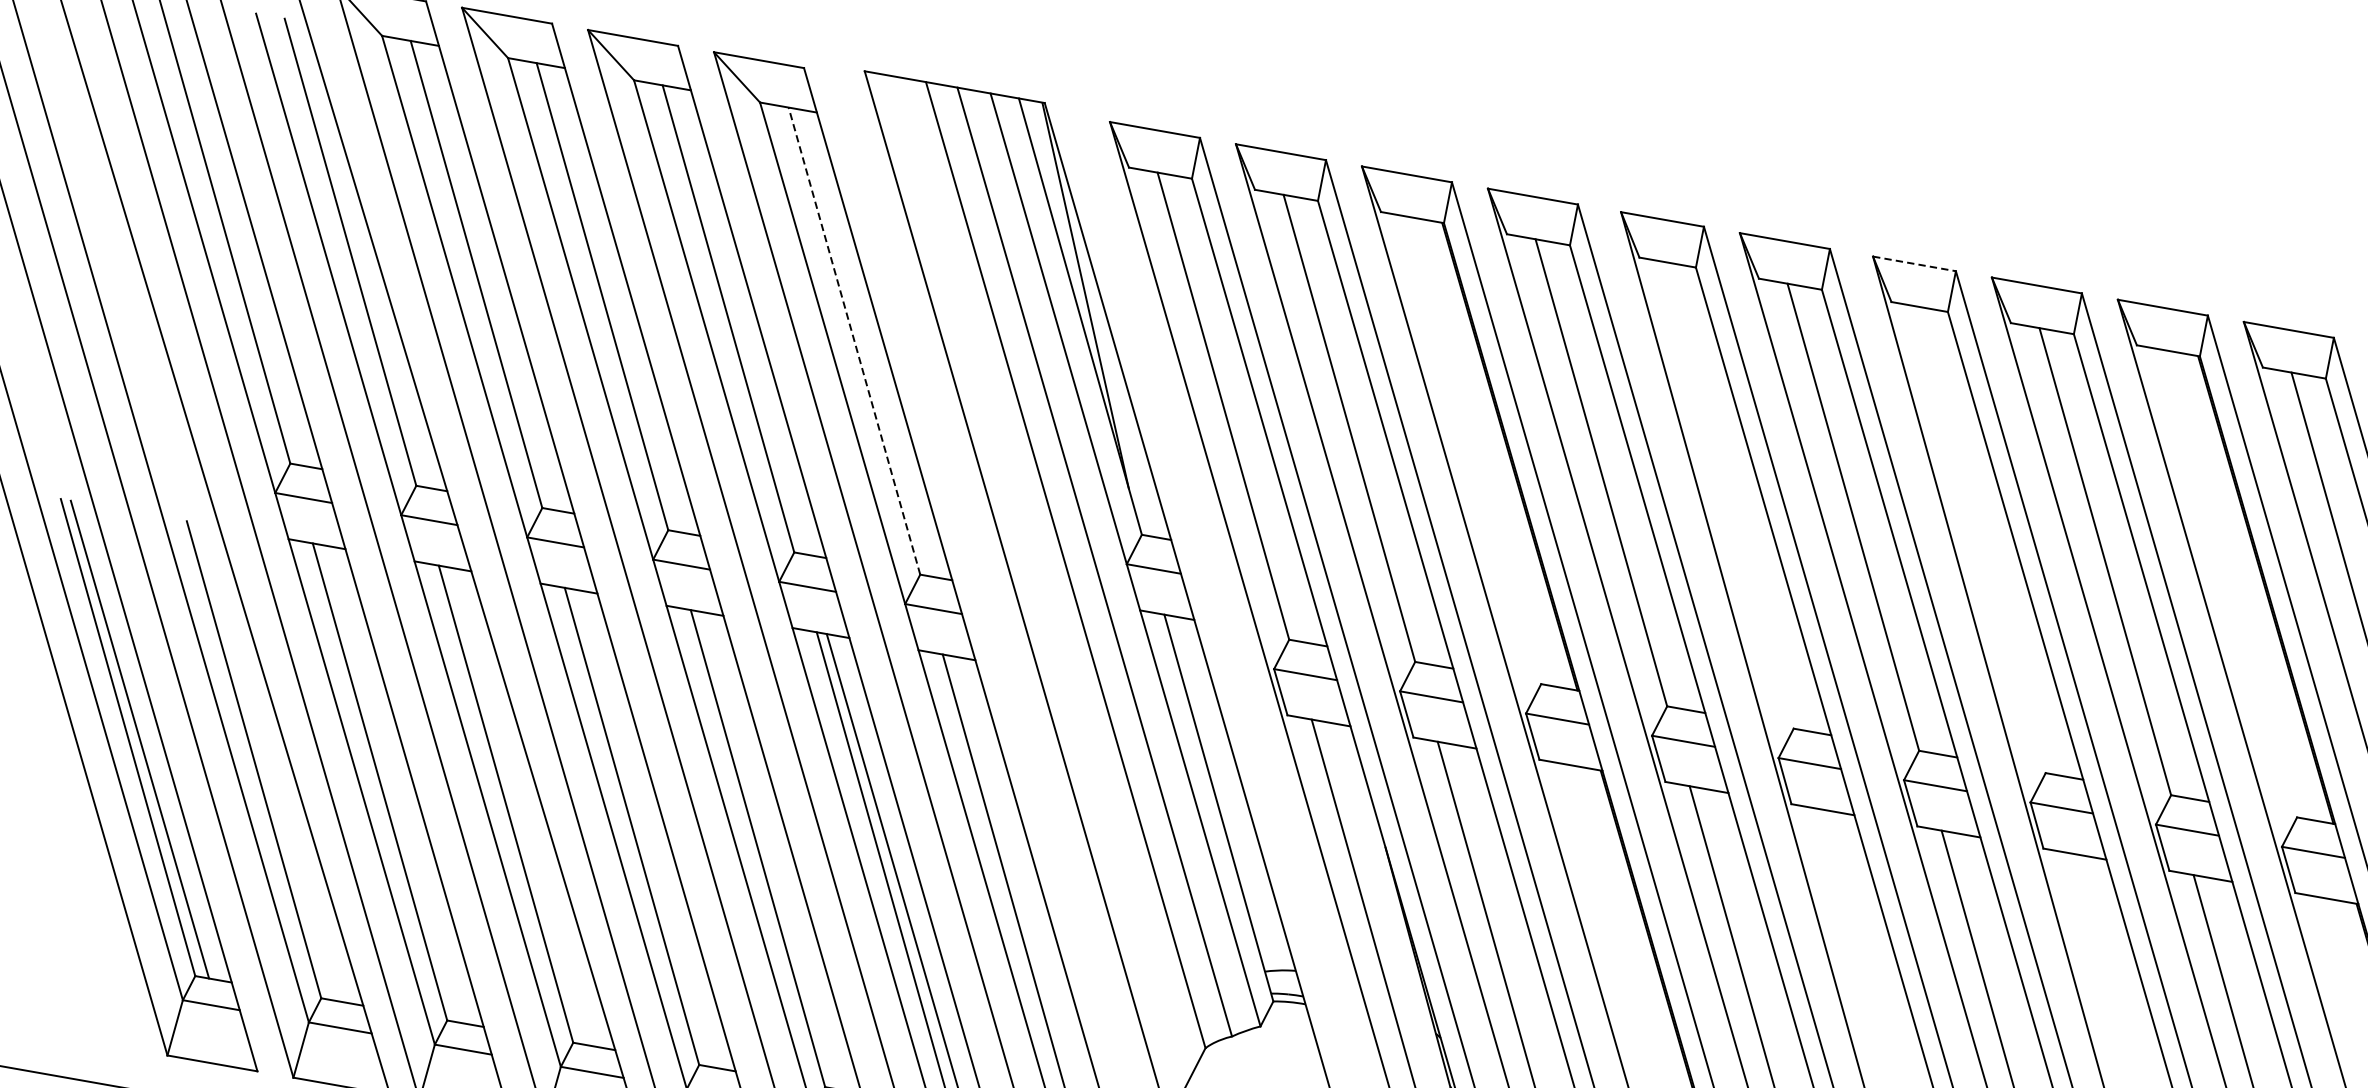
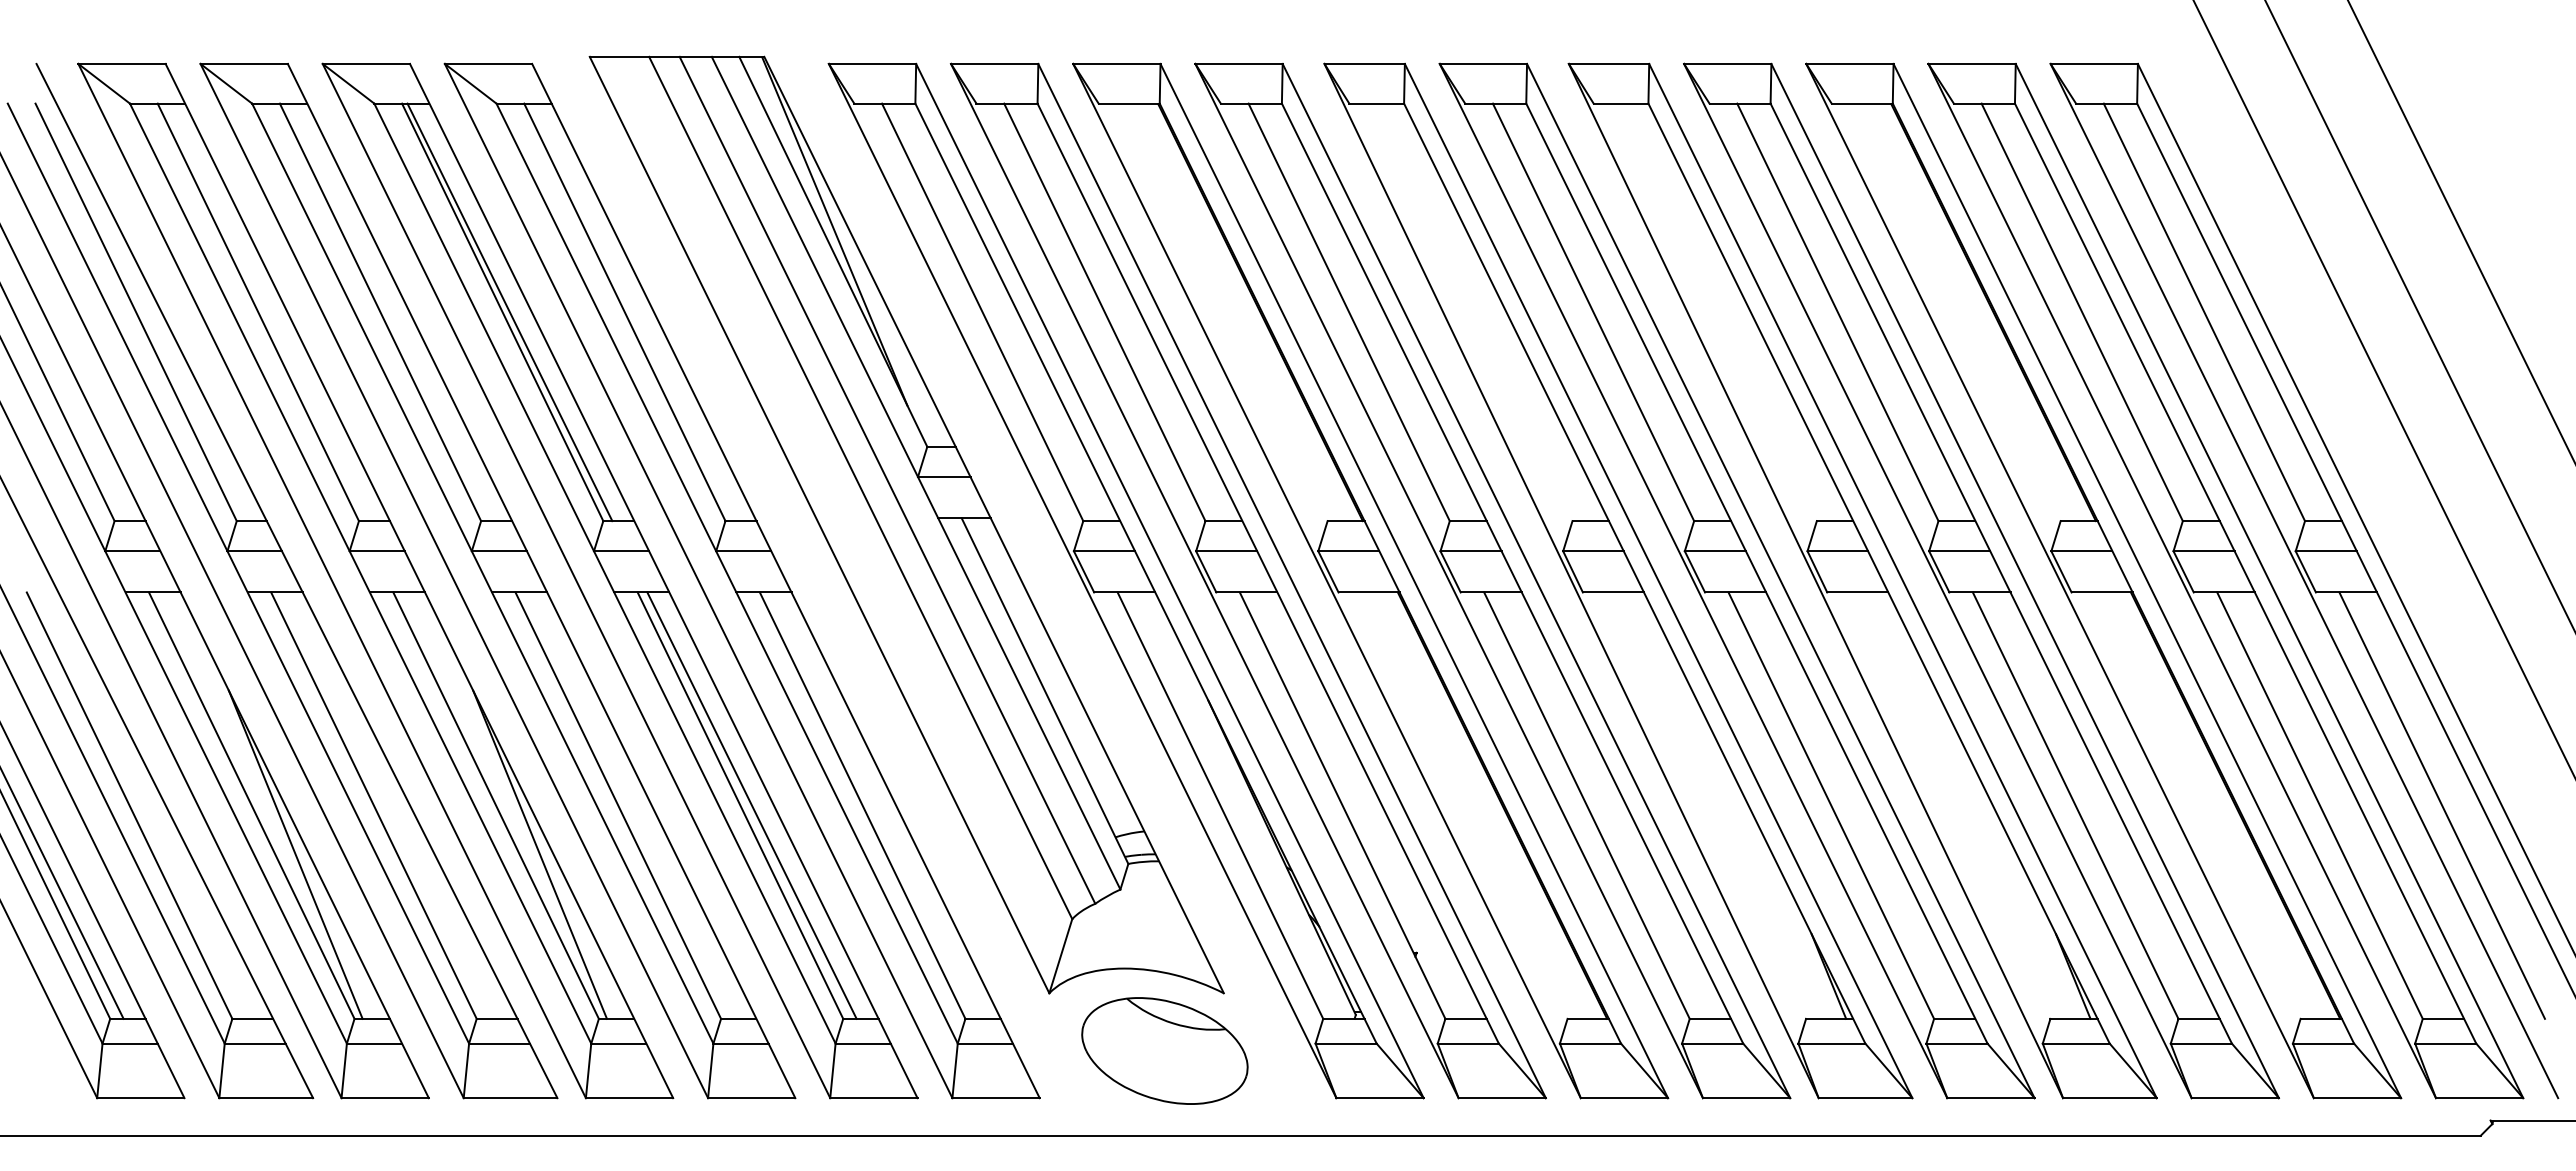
line: (1915, 263) -> (1609, 63), dashed -> solid
line: (735, 320) -> (509, 312), added
line: (854, 341) -> (624, 312), dashed -> solid
line: (416, 840) -> (295, 854), added
line: (667, 884) -> (539, 854), added

